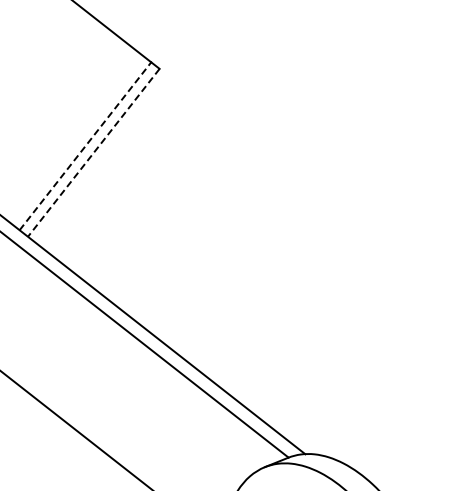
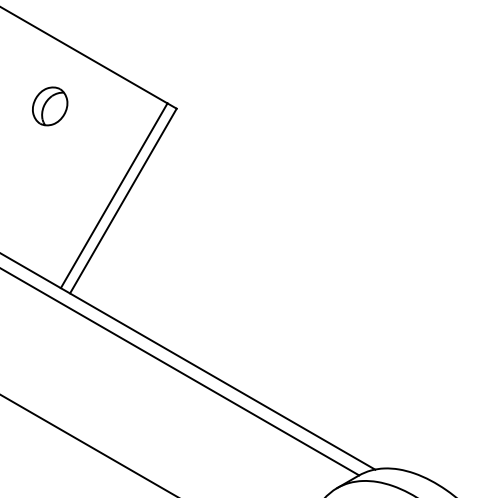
part: (34, 48) -> (50, 106), added
line: (85, 146) -> (114, 195), dashed -> solid
line: (93, 153) -> (123, 201), dashed -> solid

